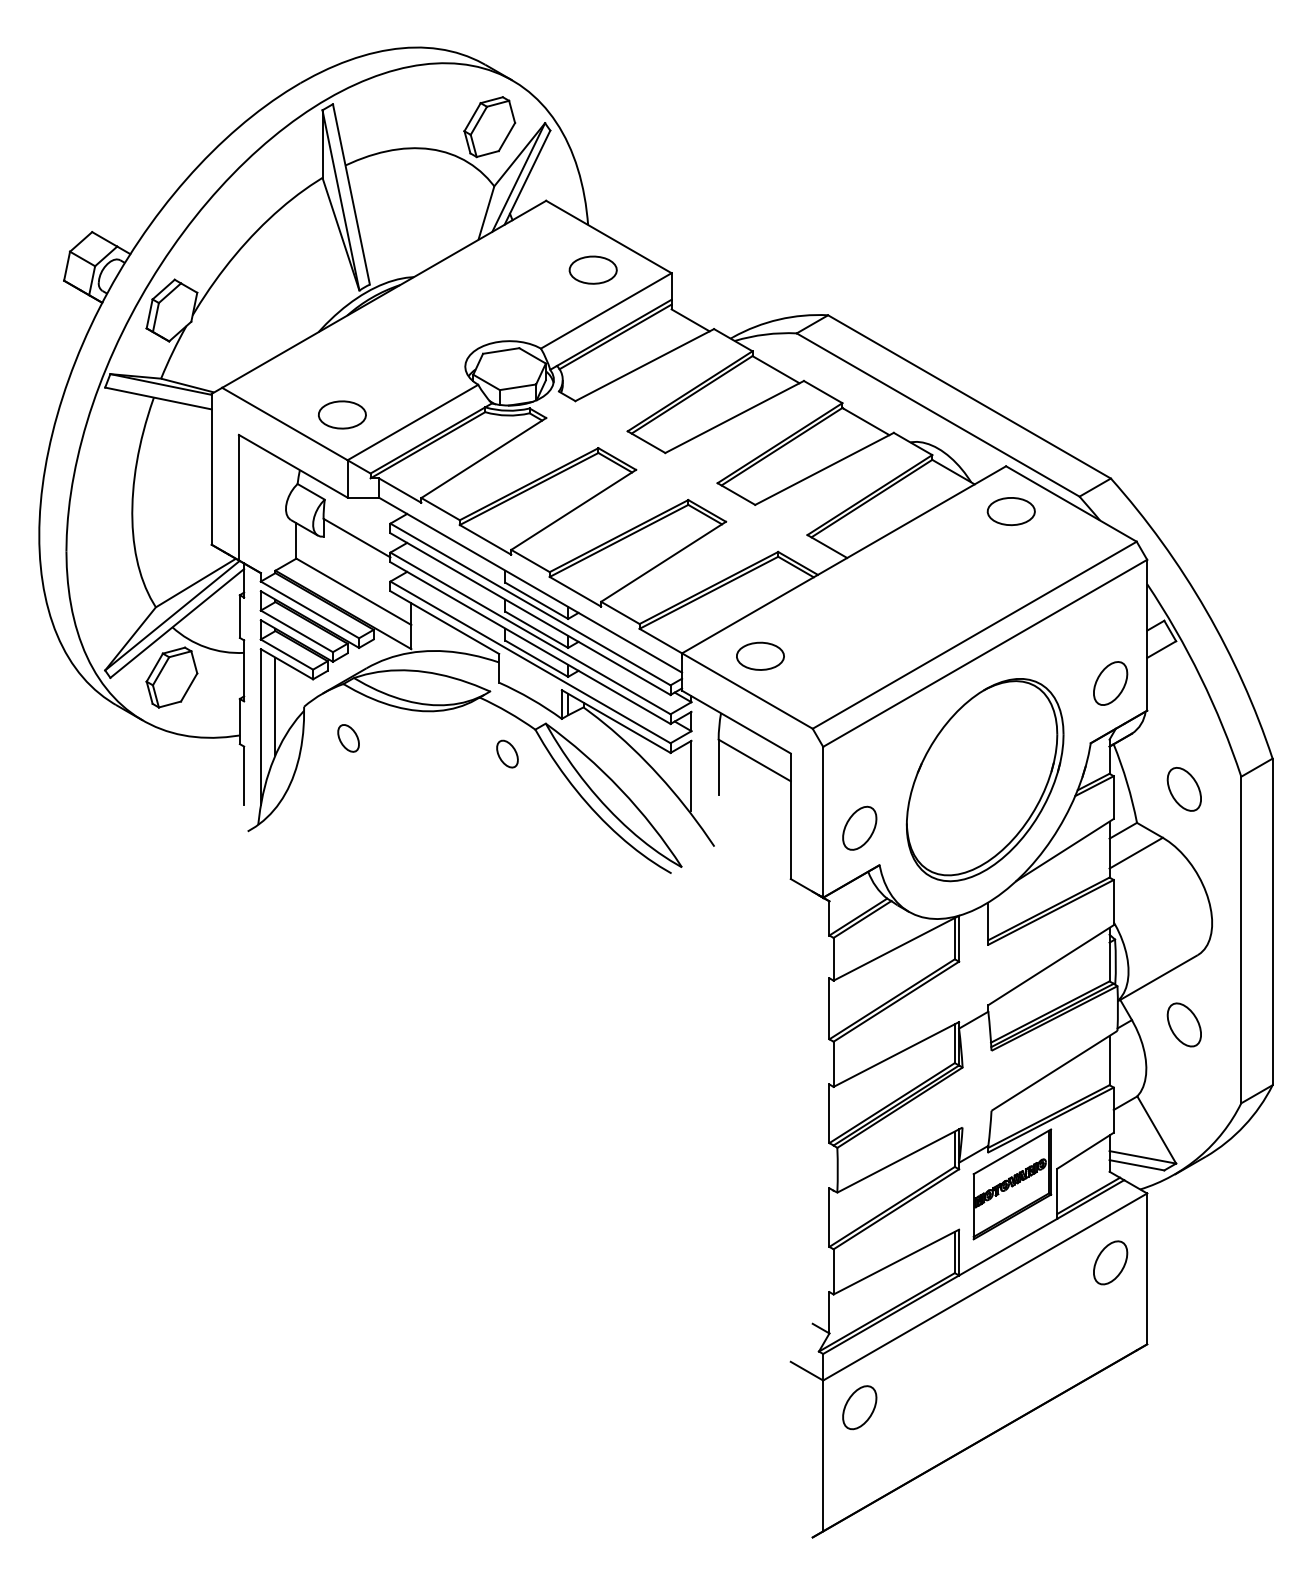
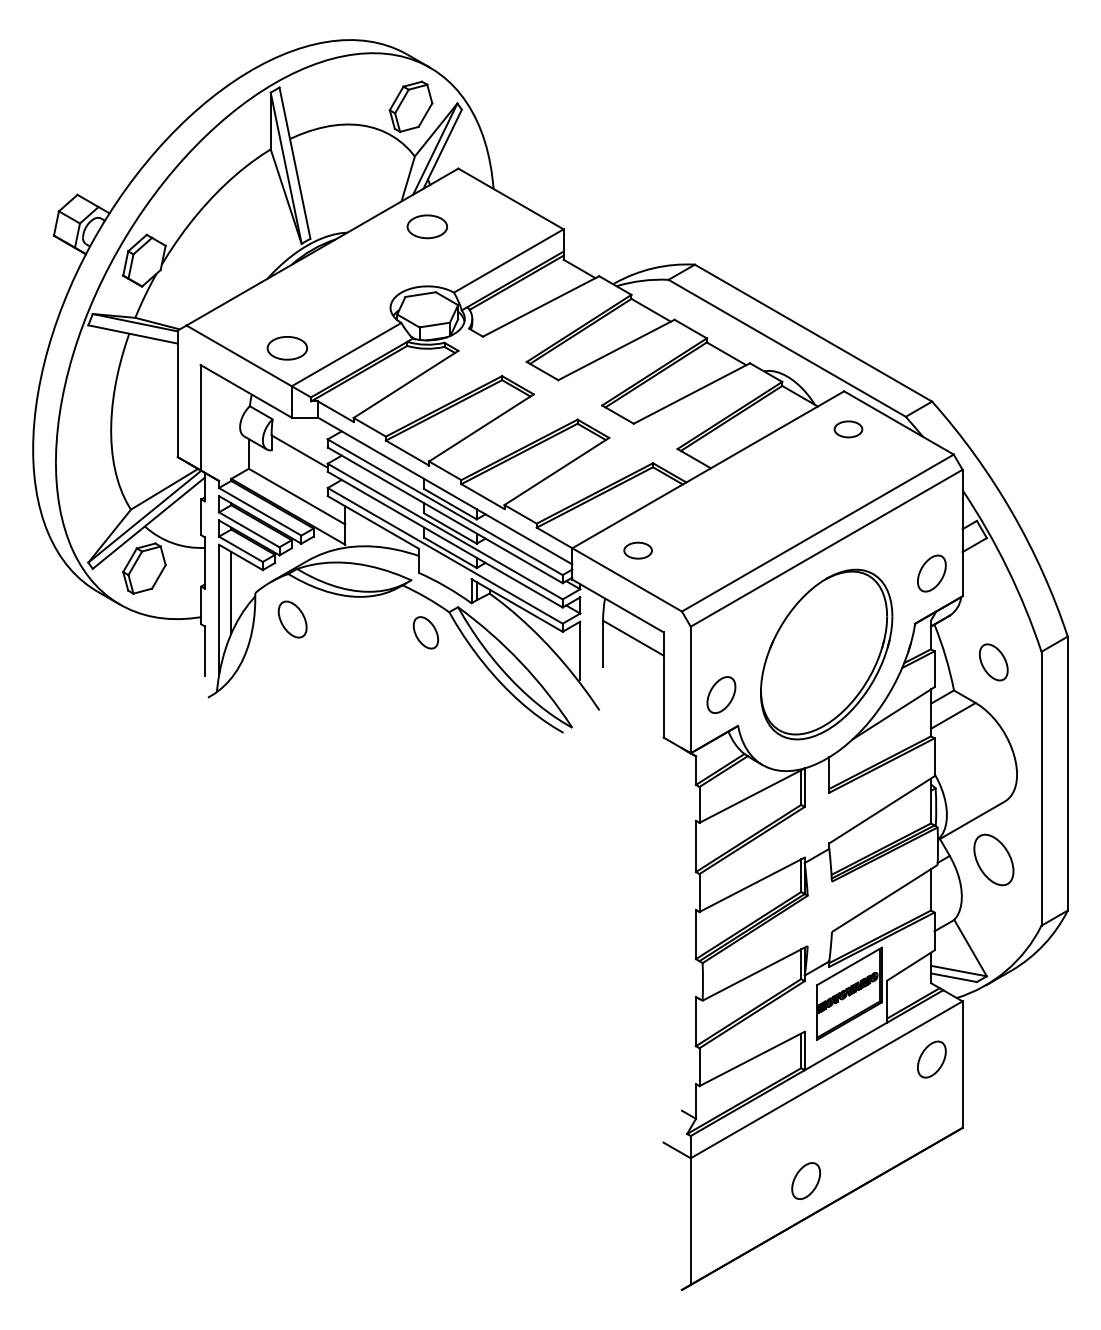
part: (592, 269) -> (426, 226), moved
part: (1010, 511) -> (847, 429), size x0.7
part: (760, 655) -> (638, 550), size x0.7
part: (348, 738) -> (292, 619), size x1.6
part: (507, 753) -> (425, 632), size x1.4
part: (1183, 1024) -> (993, 859), size x1.4
part: (859, 1407) -> (805, 1180), moved

